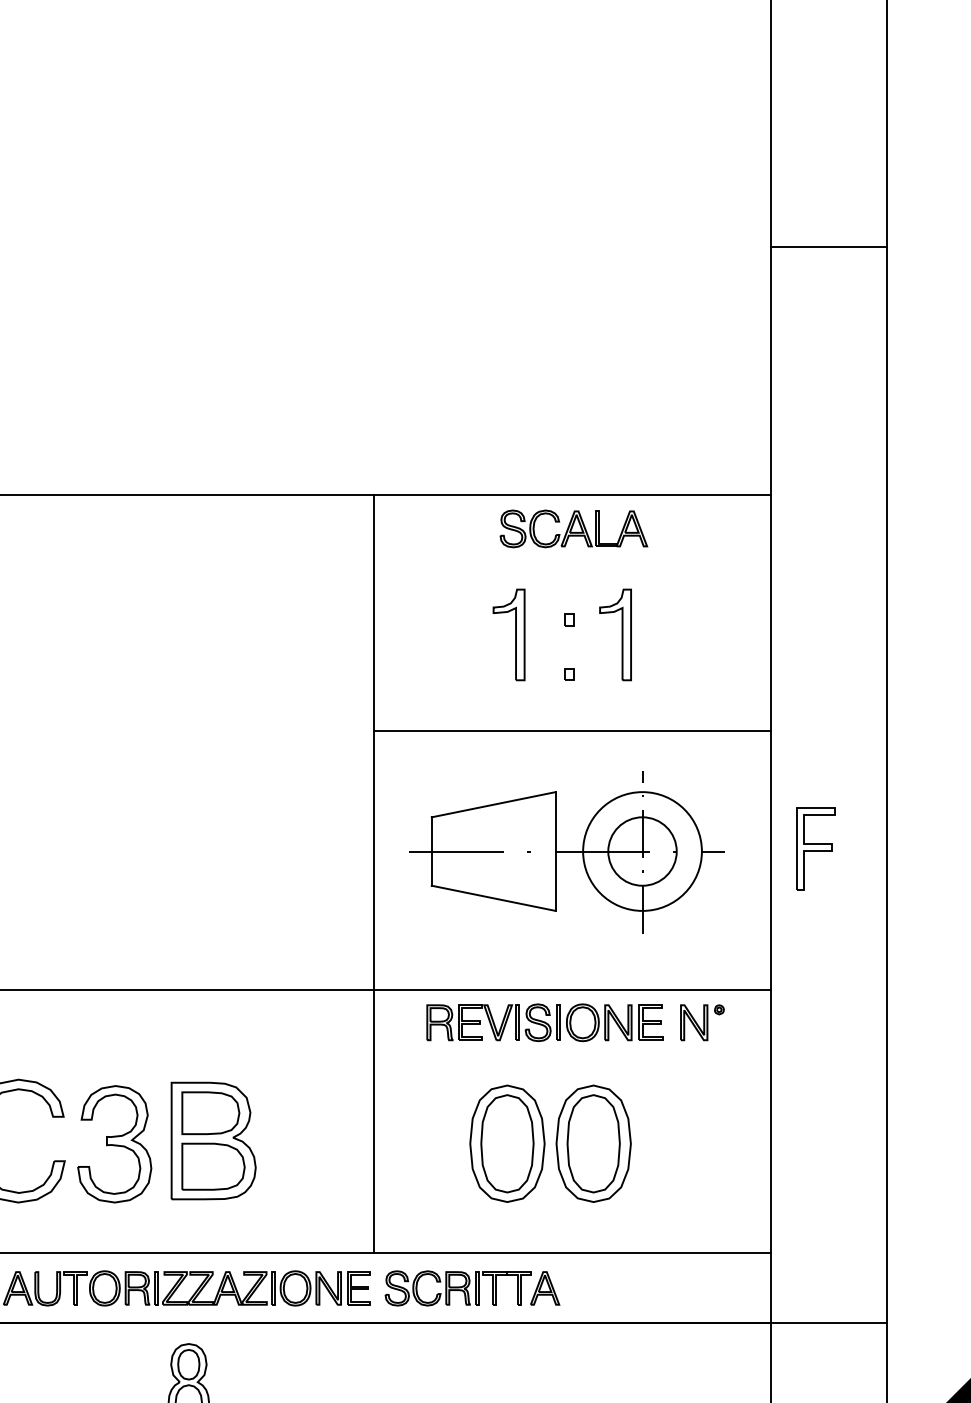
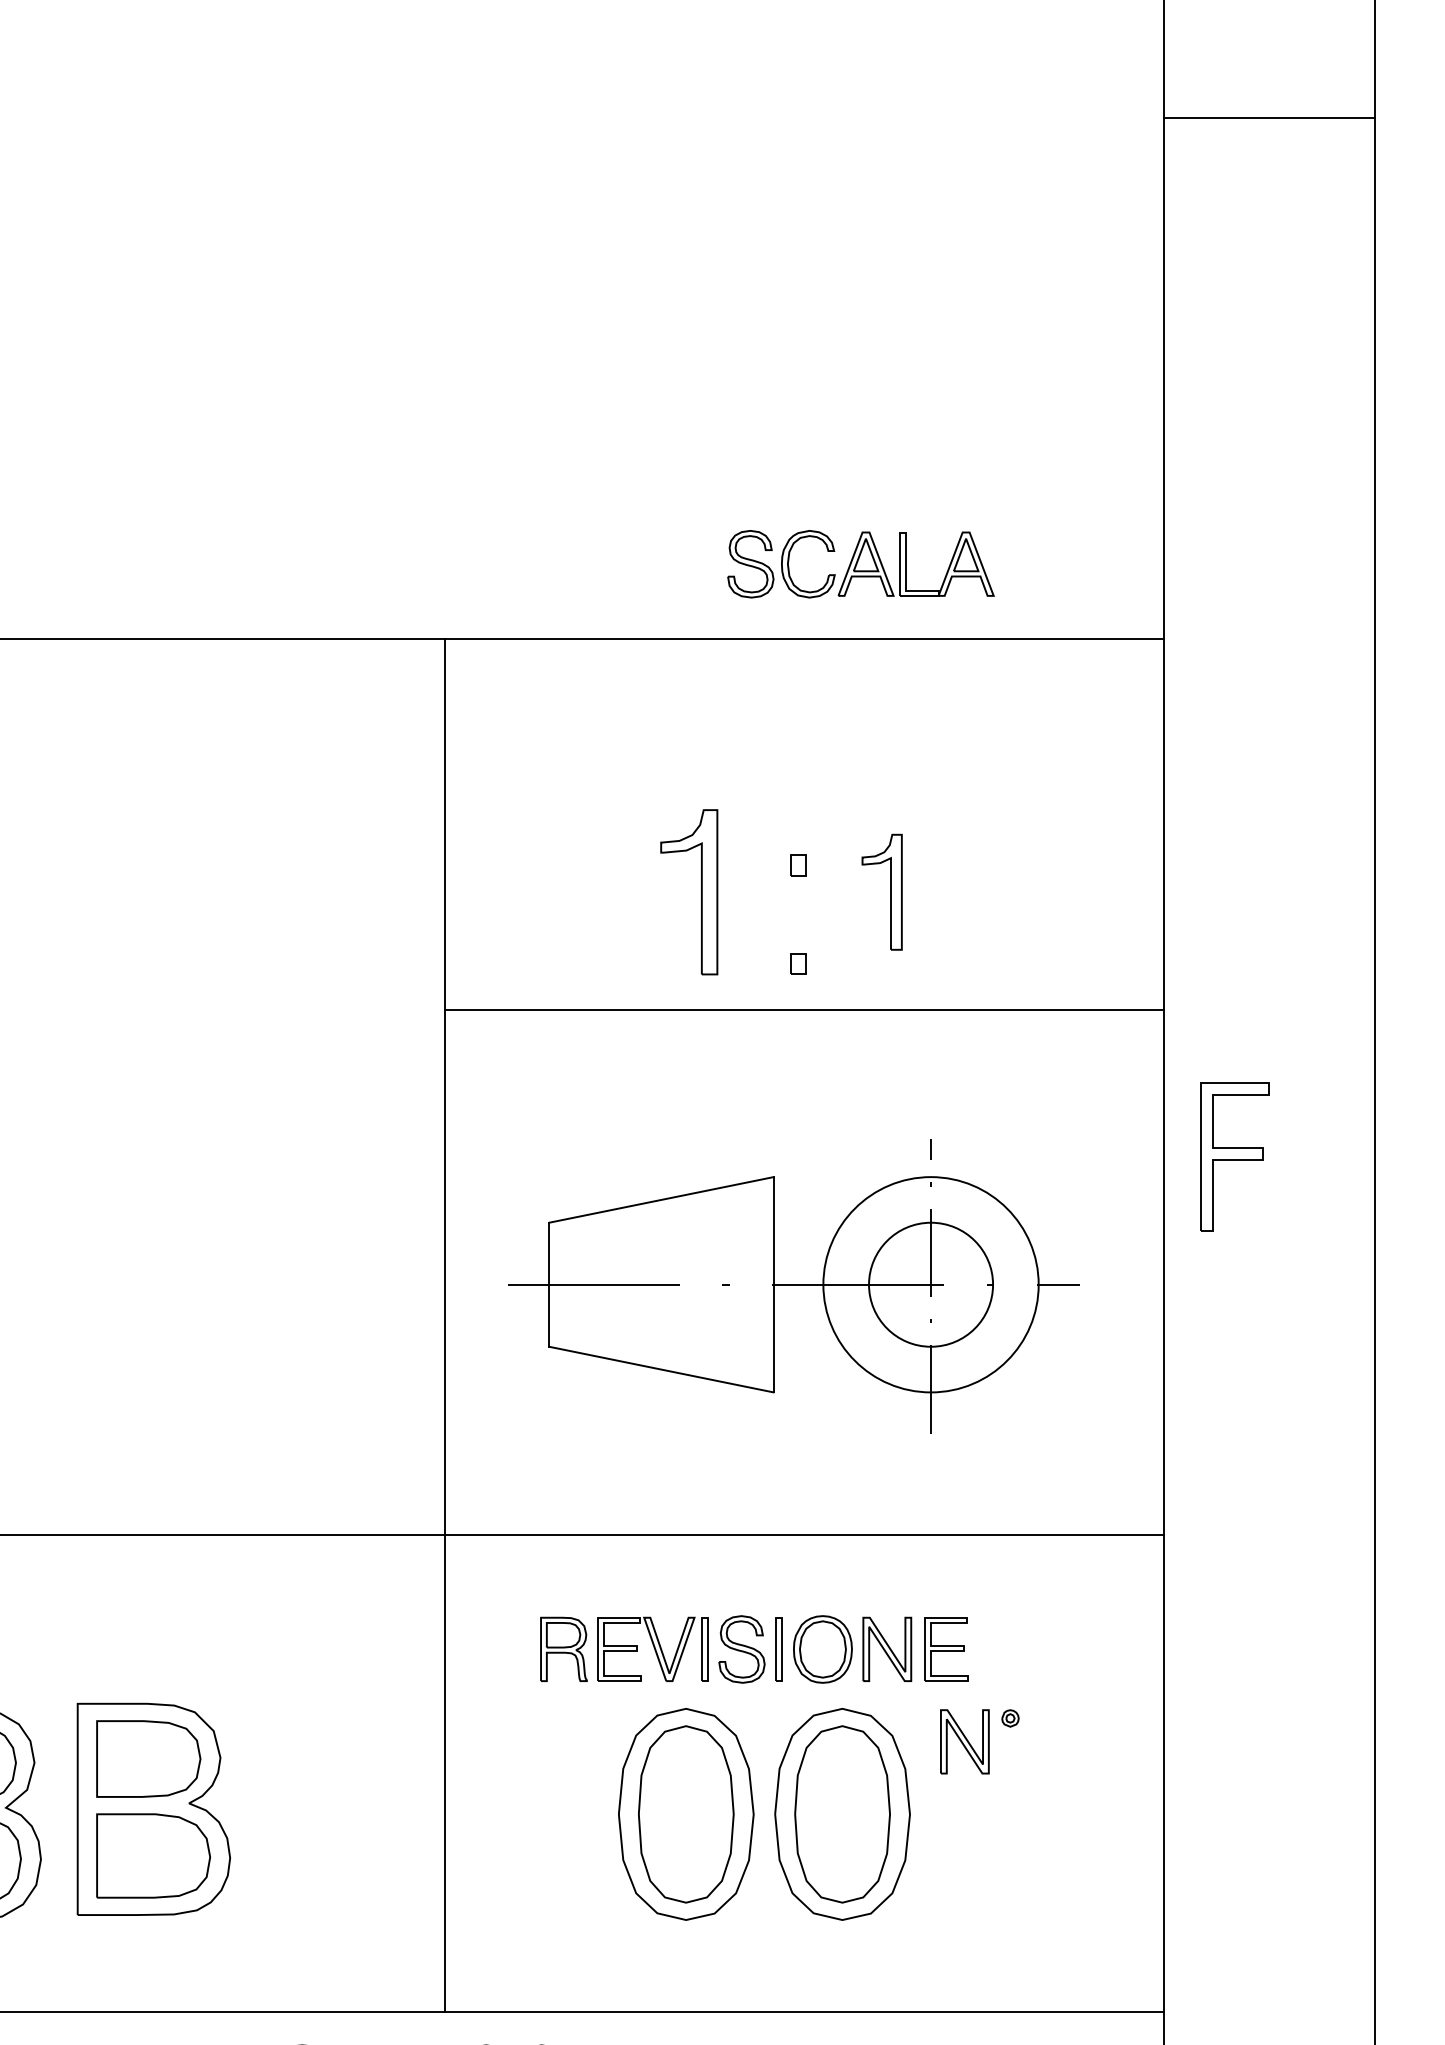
line: (828, 246) -> (1268, 117), moved
part: (573, 528) -> (860, 563), moved
part: (615, 634) -> (882, 891), size x0.7
line: (572, 731) -> (804, 1011), moved
part: (815, 848) -> (1233, 1156), moved
part: (544, 1022) -> (753, 1648), moved
part: (702, 1022) -> (979, 1741), moved

